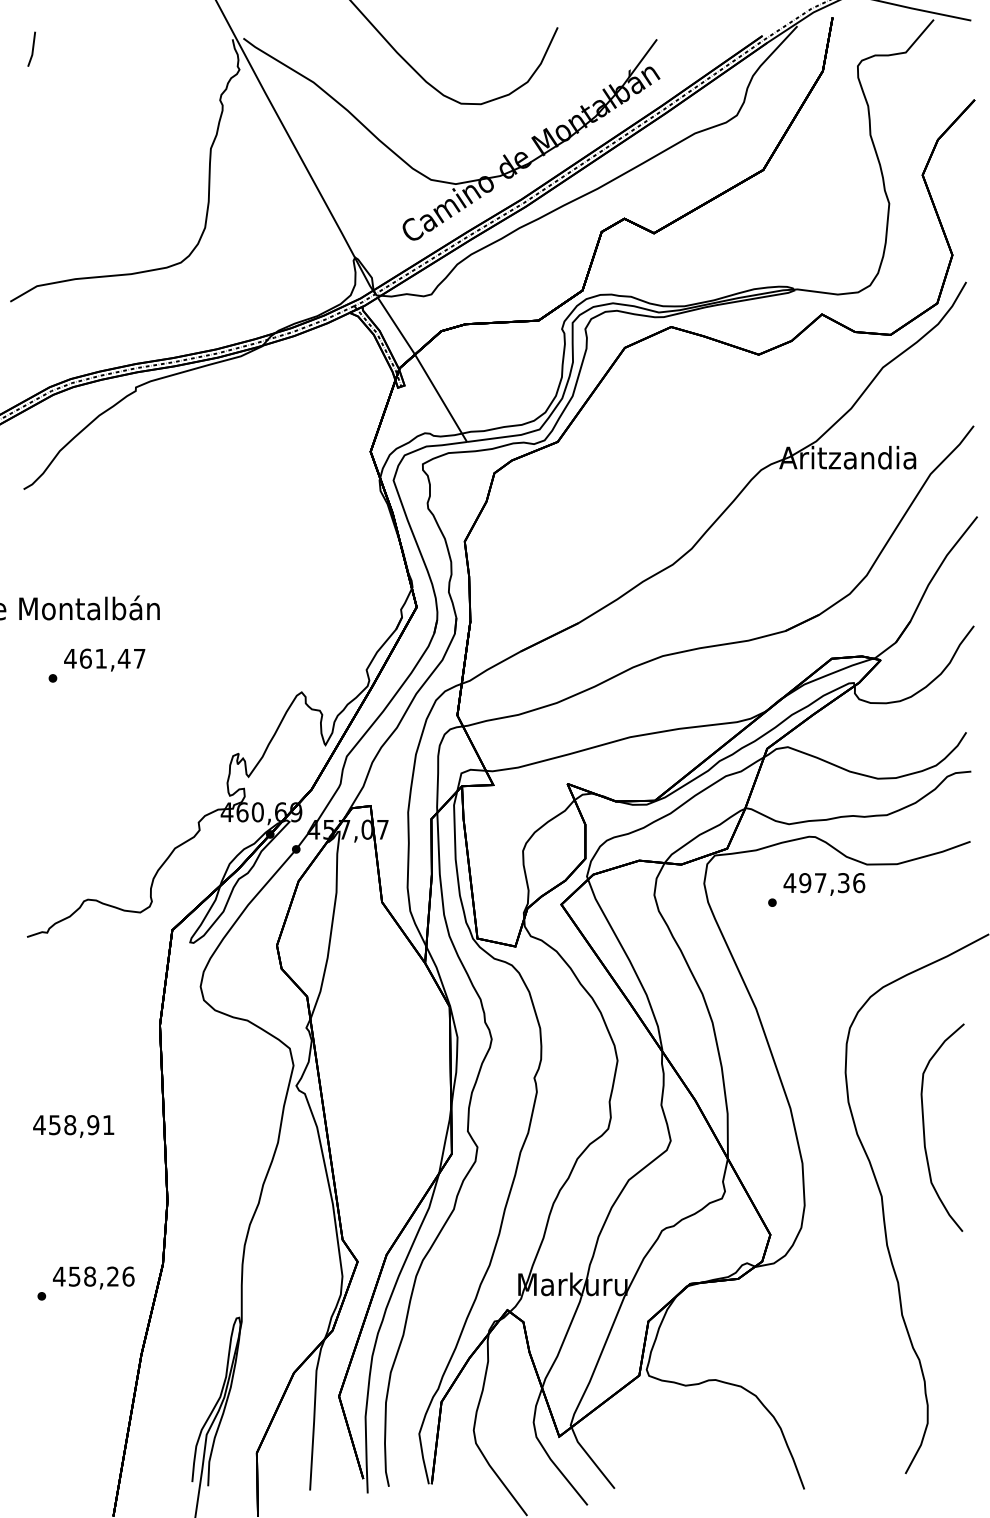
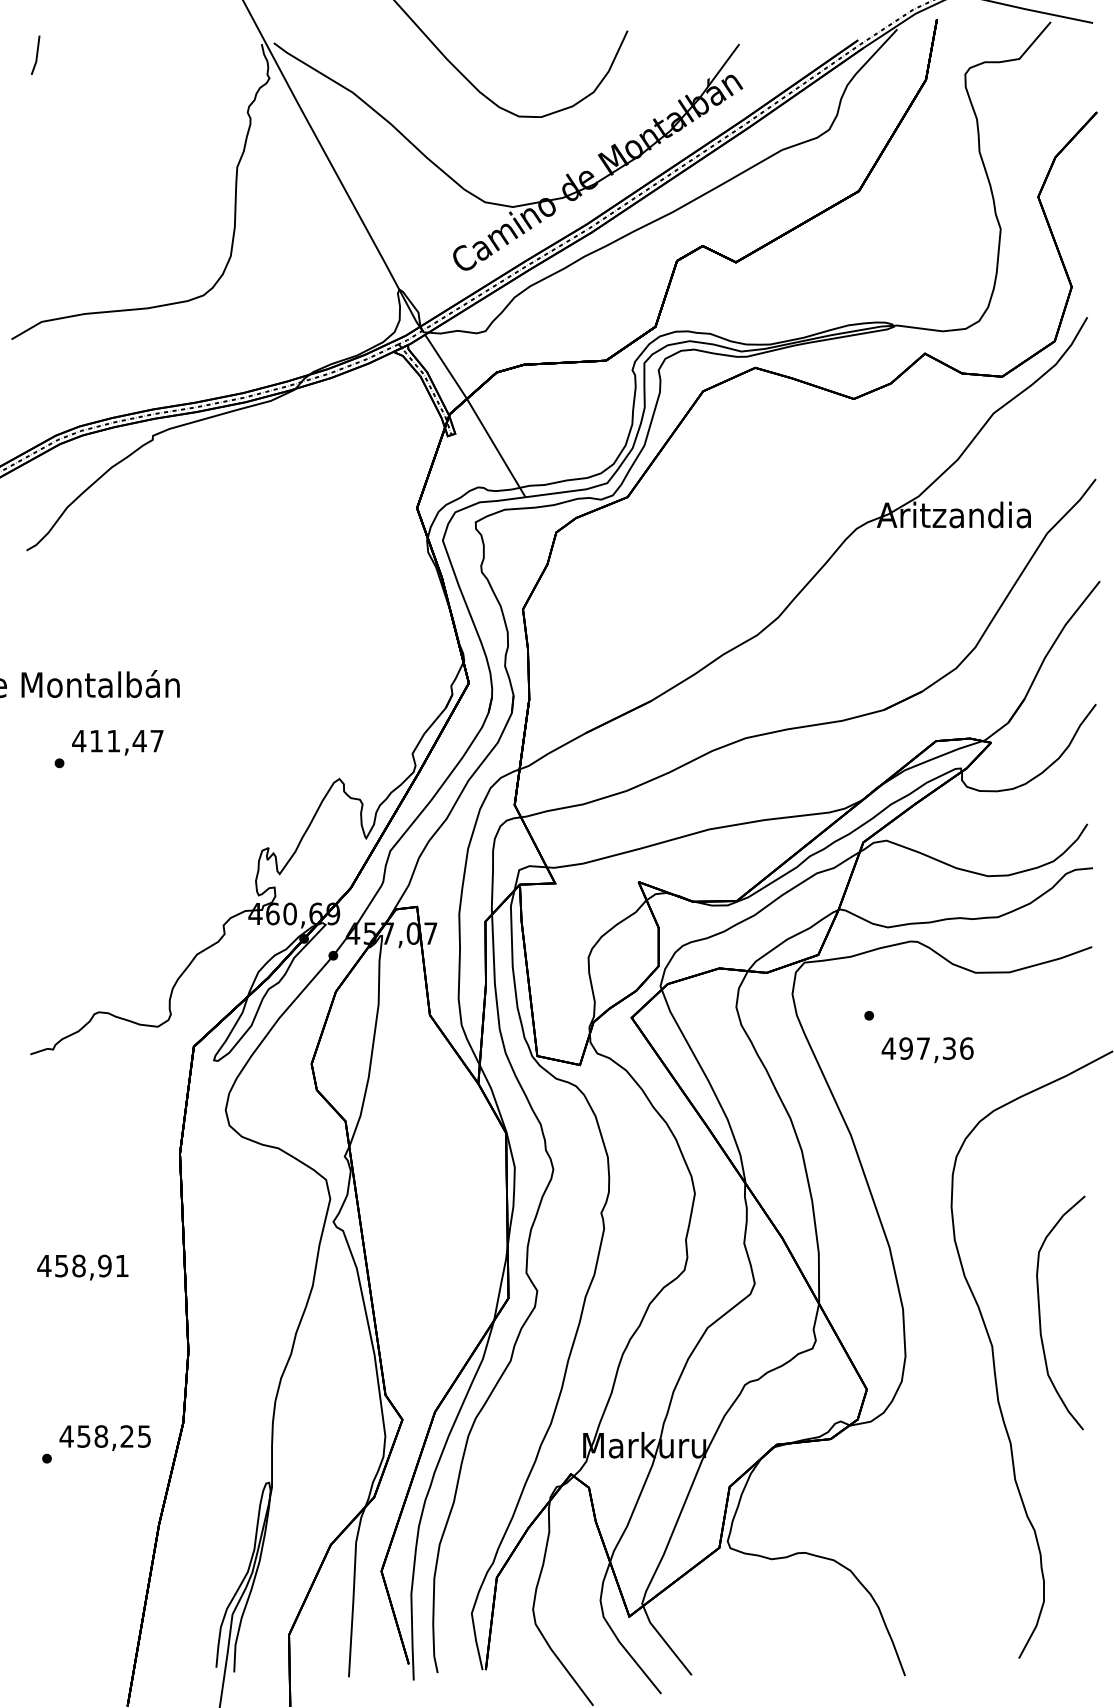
text: (85, 658) -> (96, 740), 461,47 -> 411,47
text: (824, 884) -> (927, 1050), moved
curve: (924, 1127) -> (1040, 1312), moved
text: (128, 1276) -> (144, 1436), 458,26 -> 458,25

